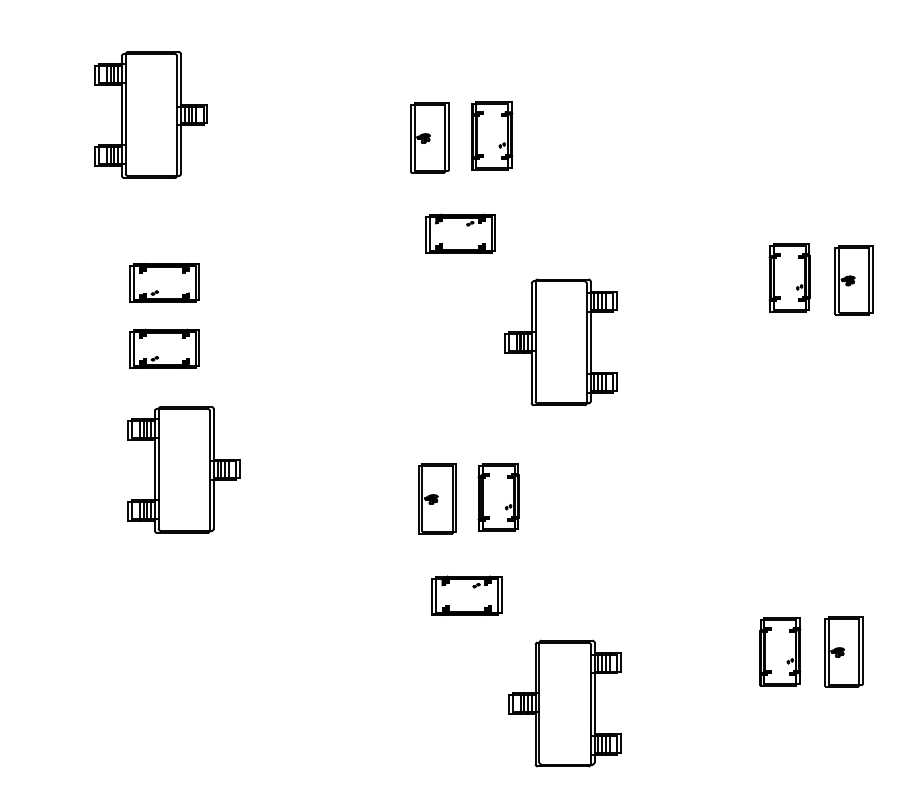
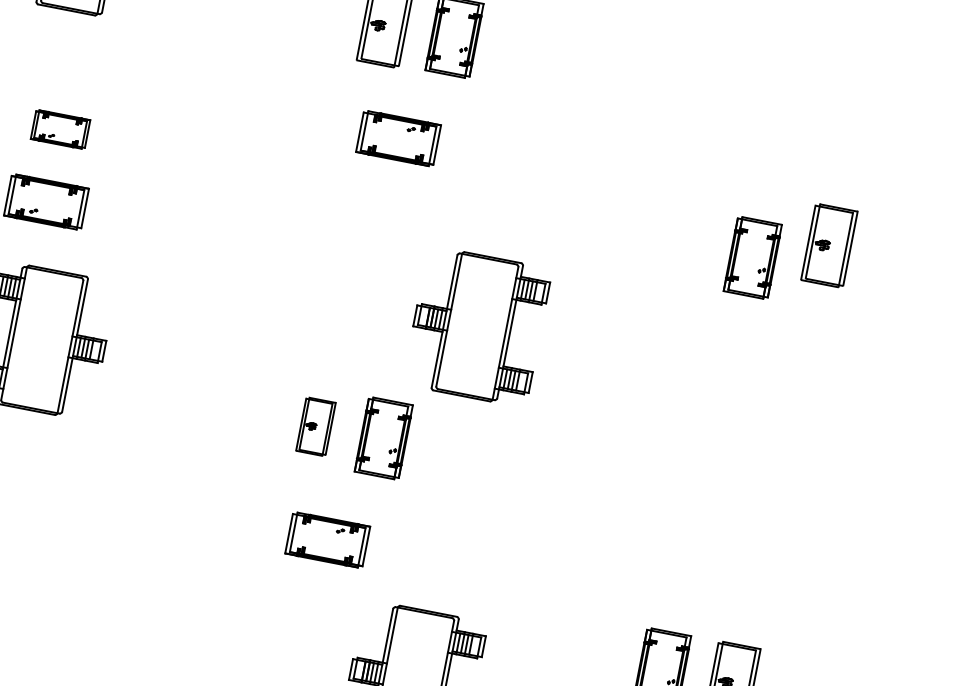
part: (853, 280) -> (828, 245), moved
part: (164, 283) -> (60, 129), size x0.7
part: (560, 342) -> (476, 326), moved
part: (437, 498) -> (316, 426), size x0.7

